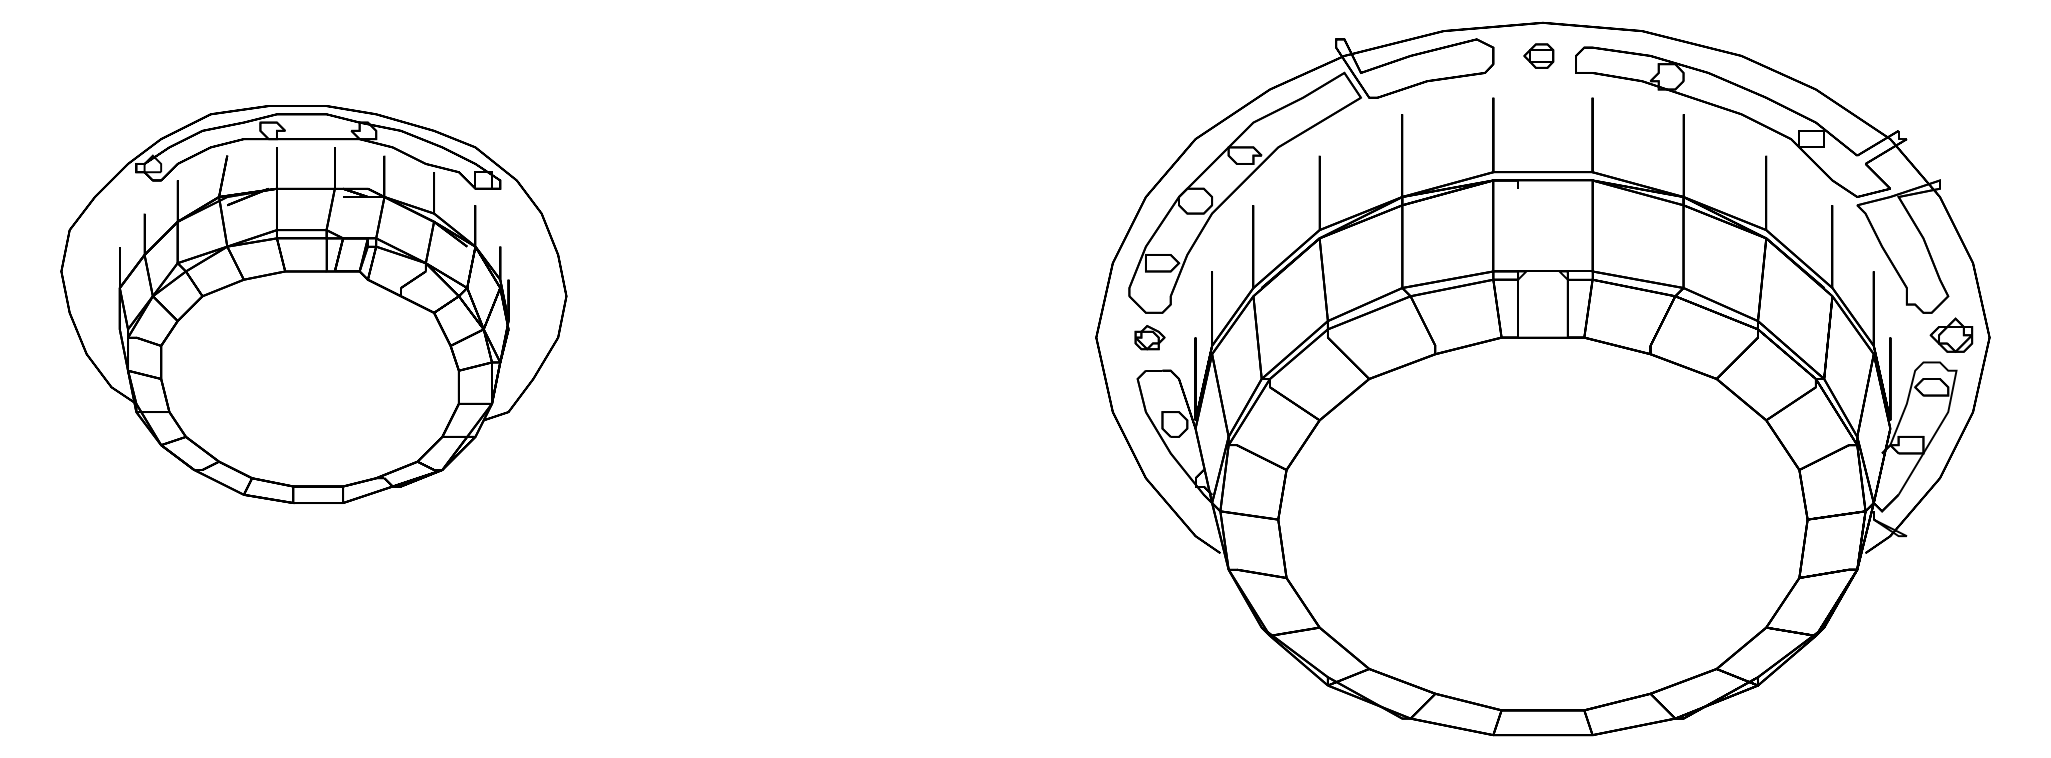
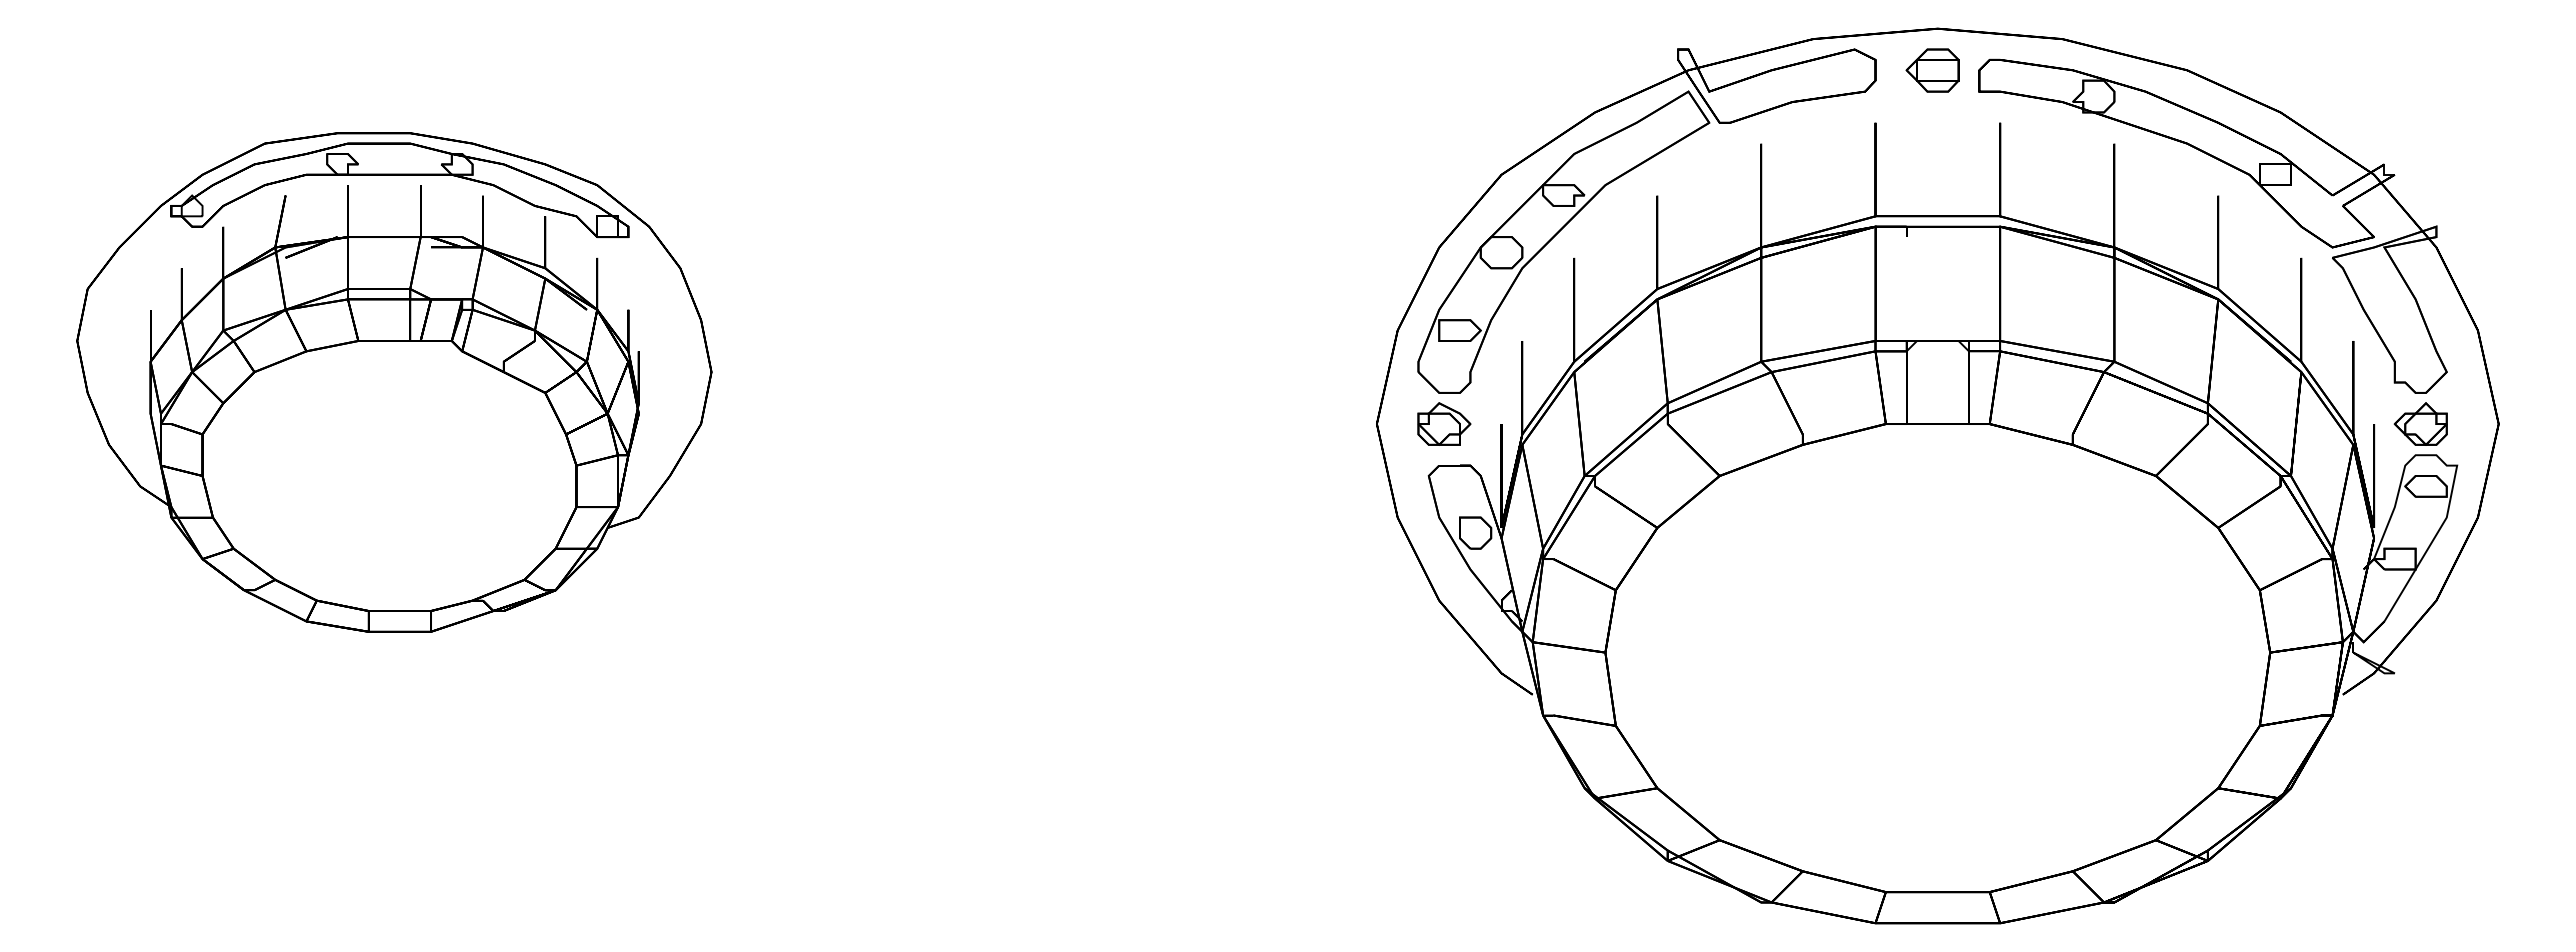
part: (1538, 56) -> (1932, 70), size x1.43
part: (1951, 334) -> (2420, 423), moved
part: (1150, 337) -> (1444, 423), size x1.43

